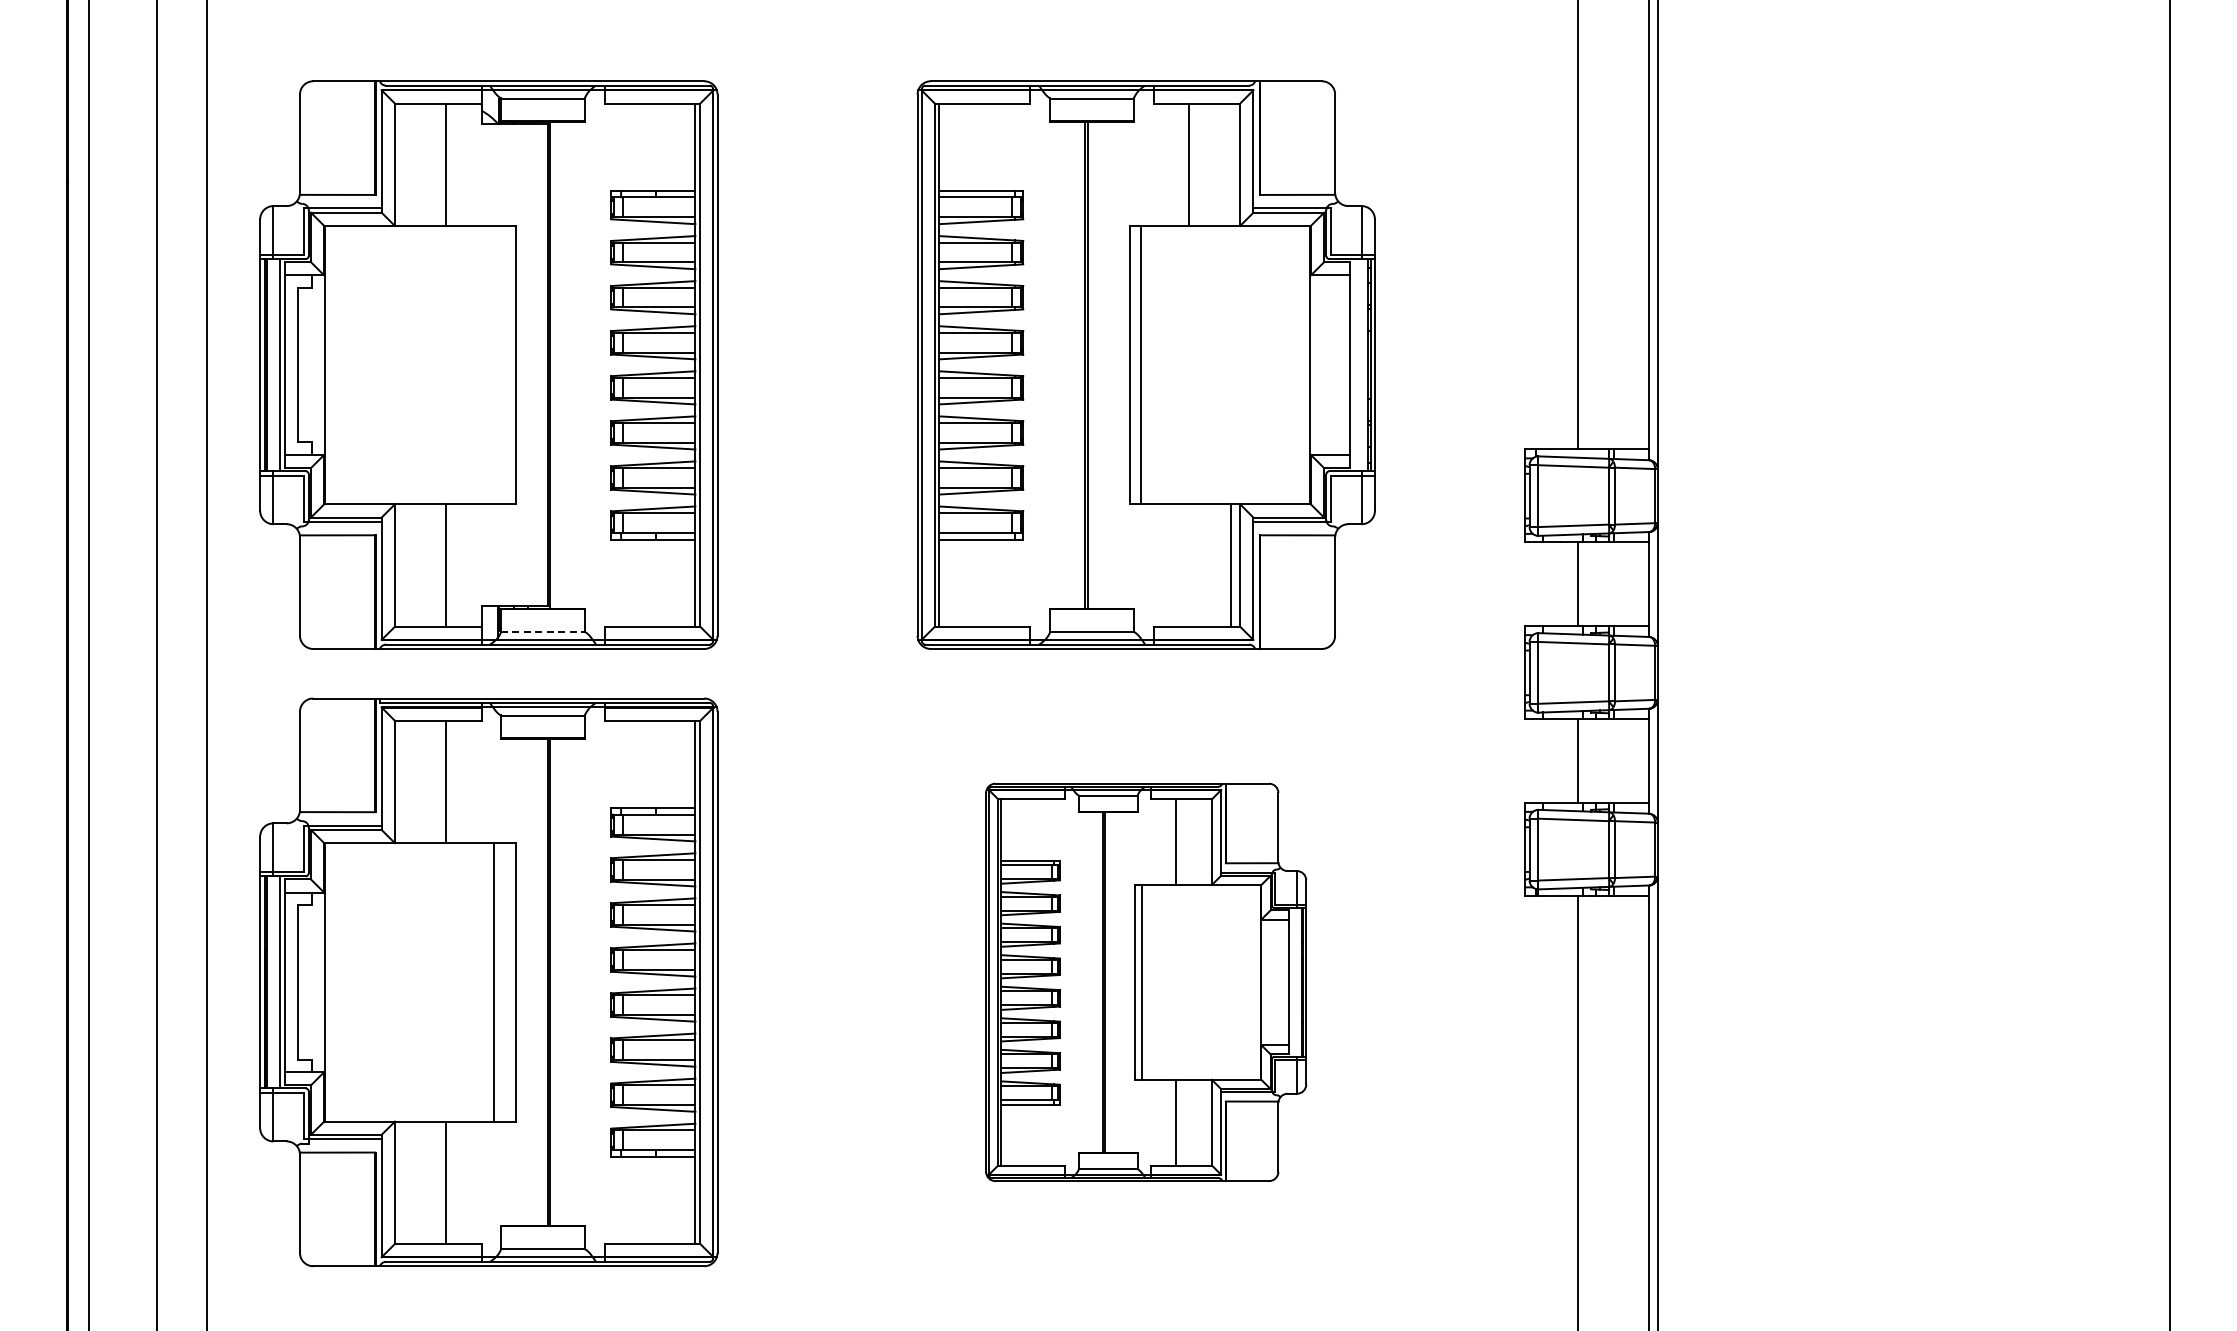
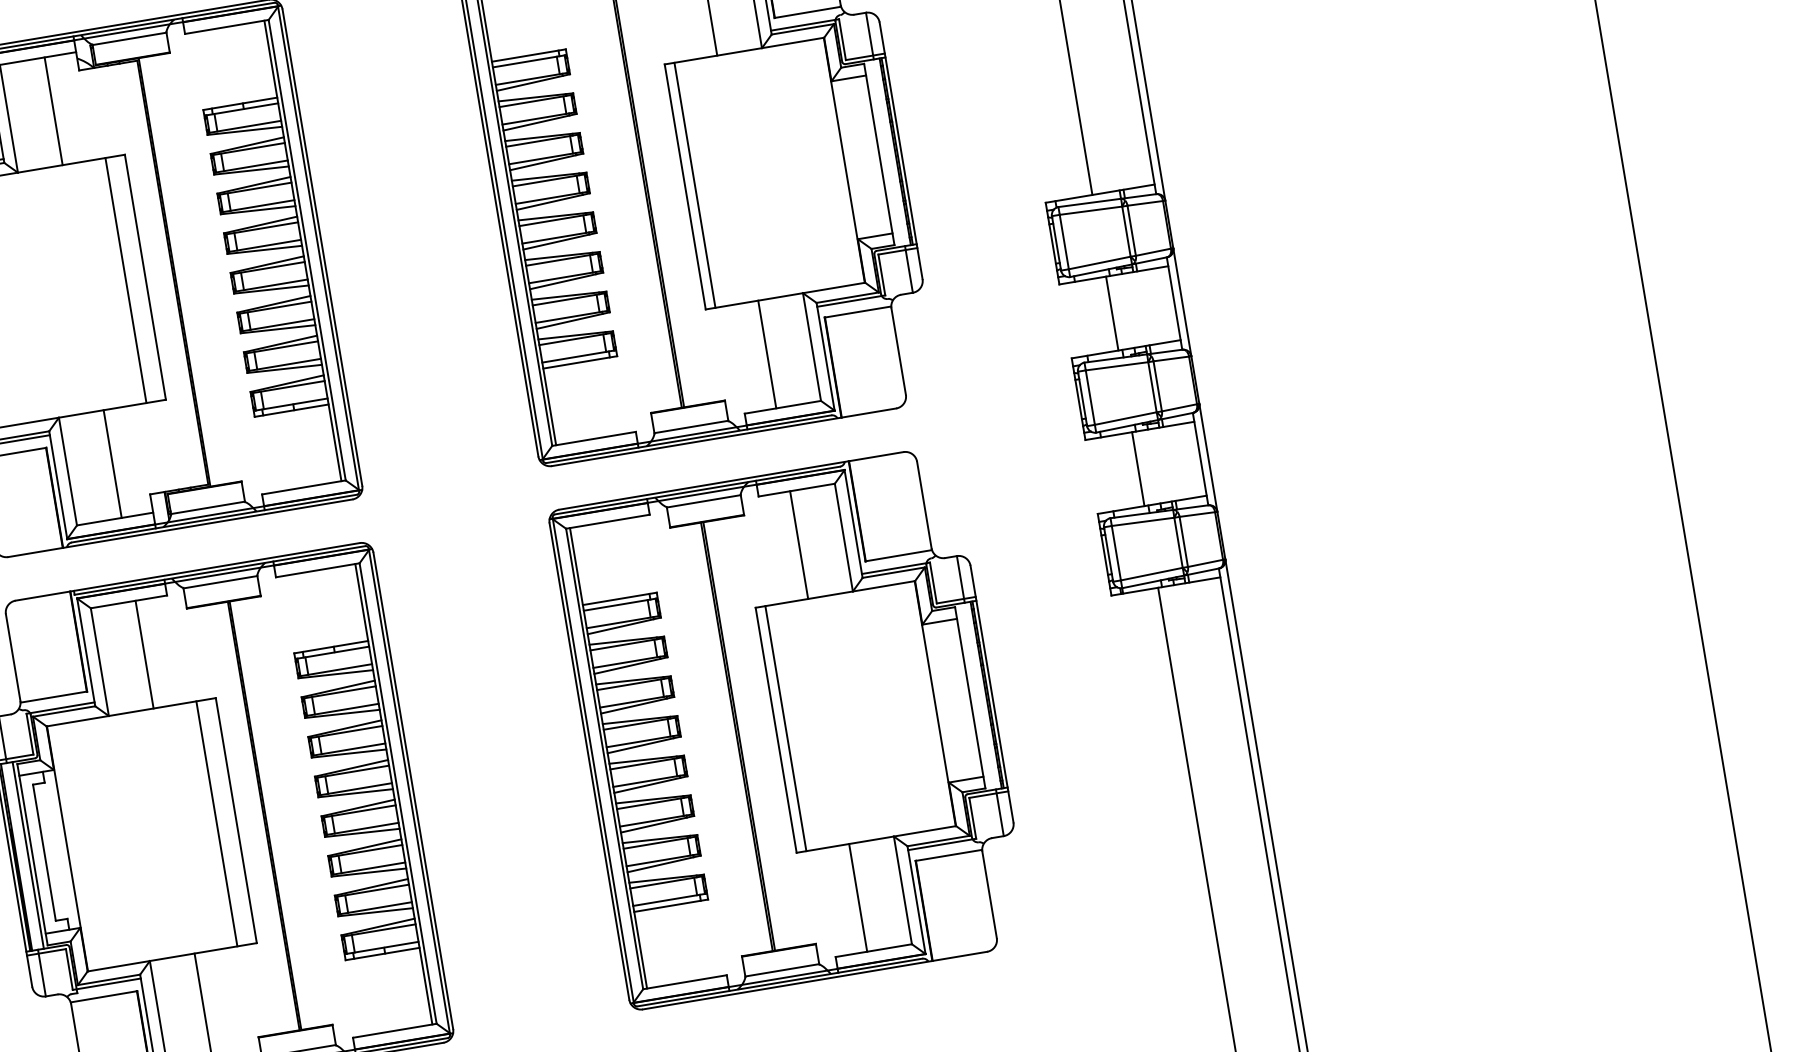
line: (494, 364) -> (125, 279), added
line: (1231, 565) -> (767, 354), moved
line: (543, 631) -> (208, 507), dashed -> solid
part: (1145, 982) -> (790, 728), size x1.43

